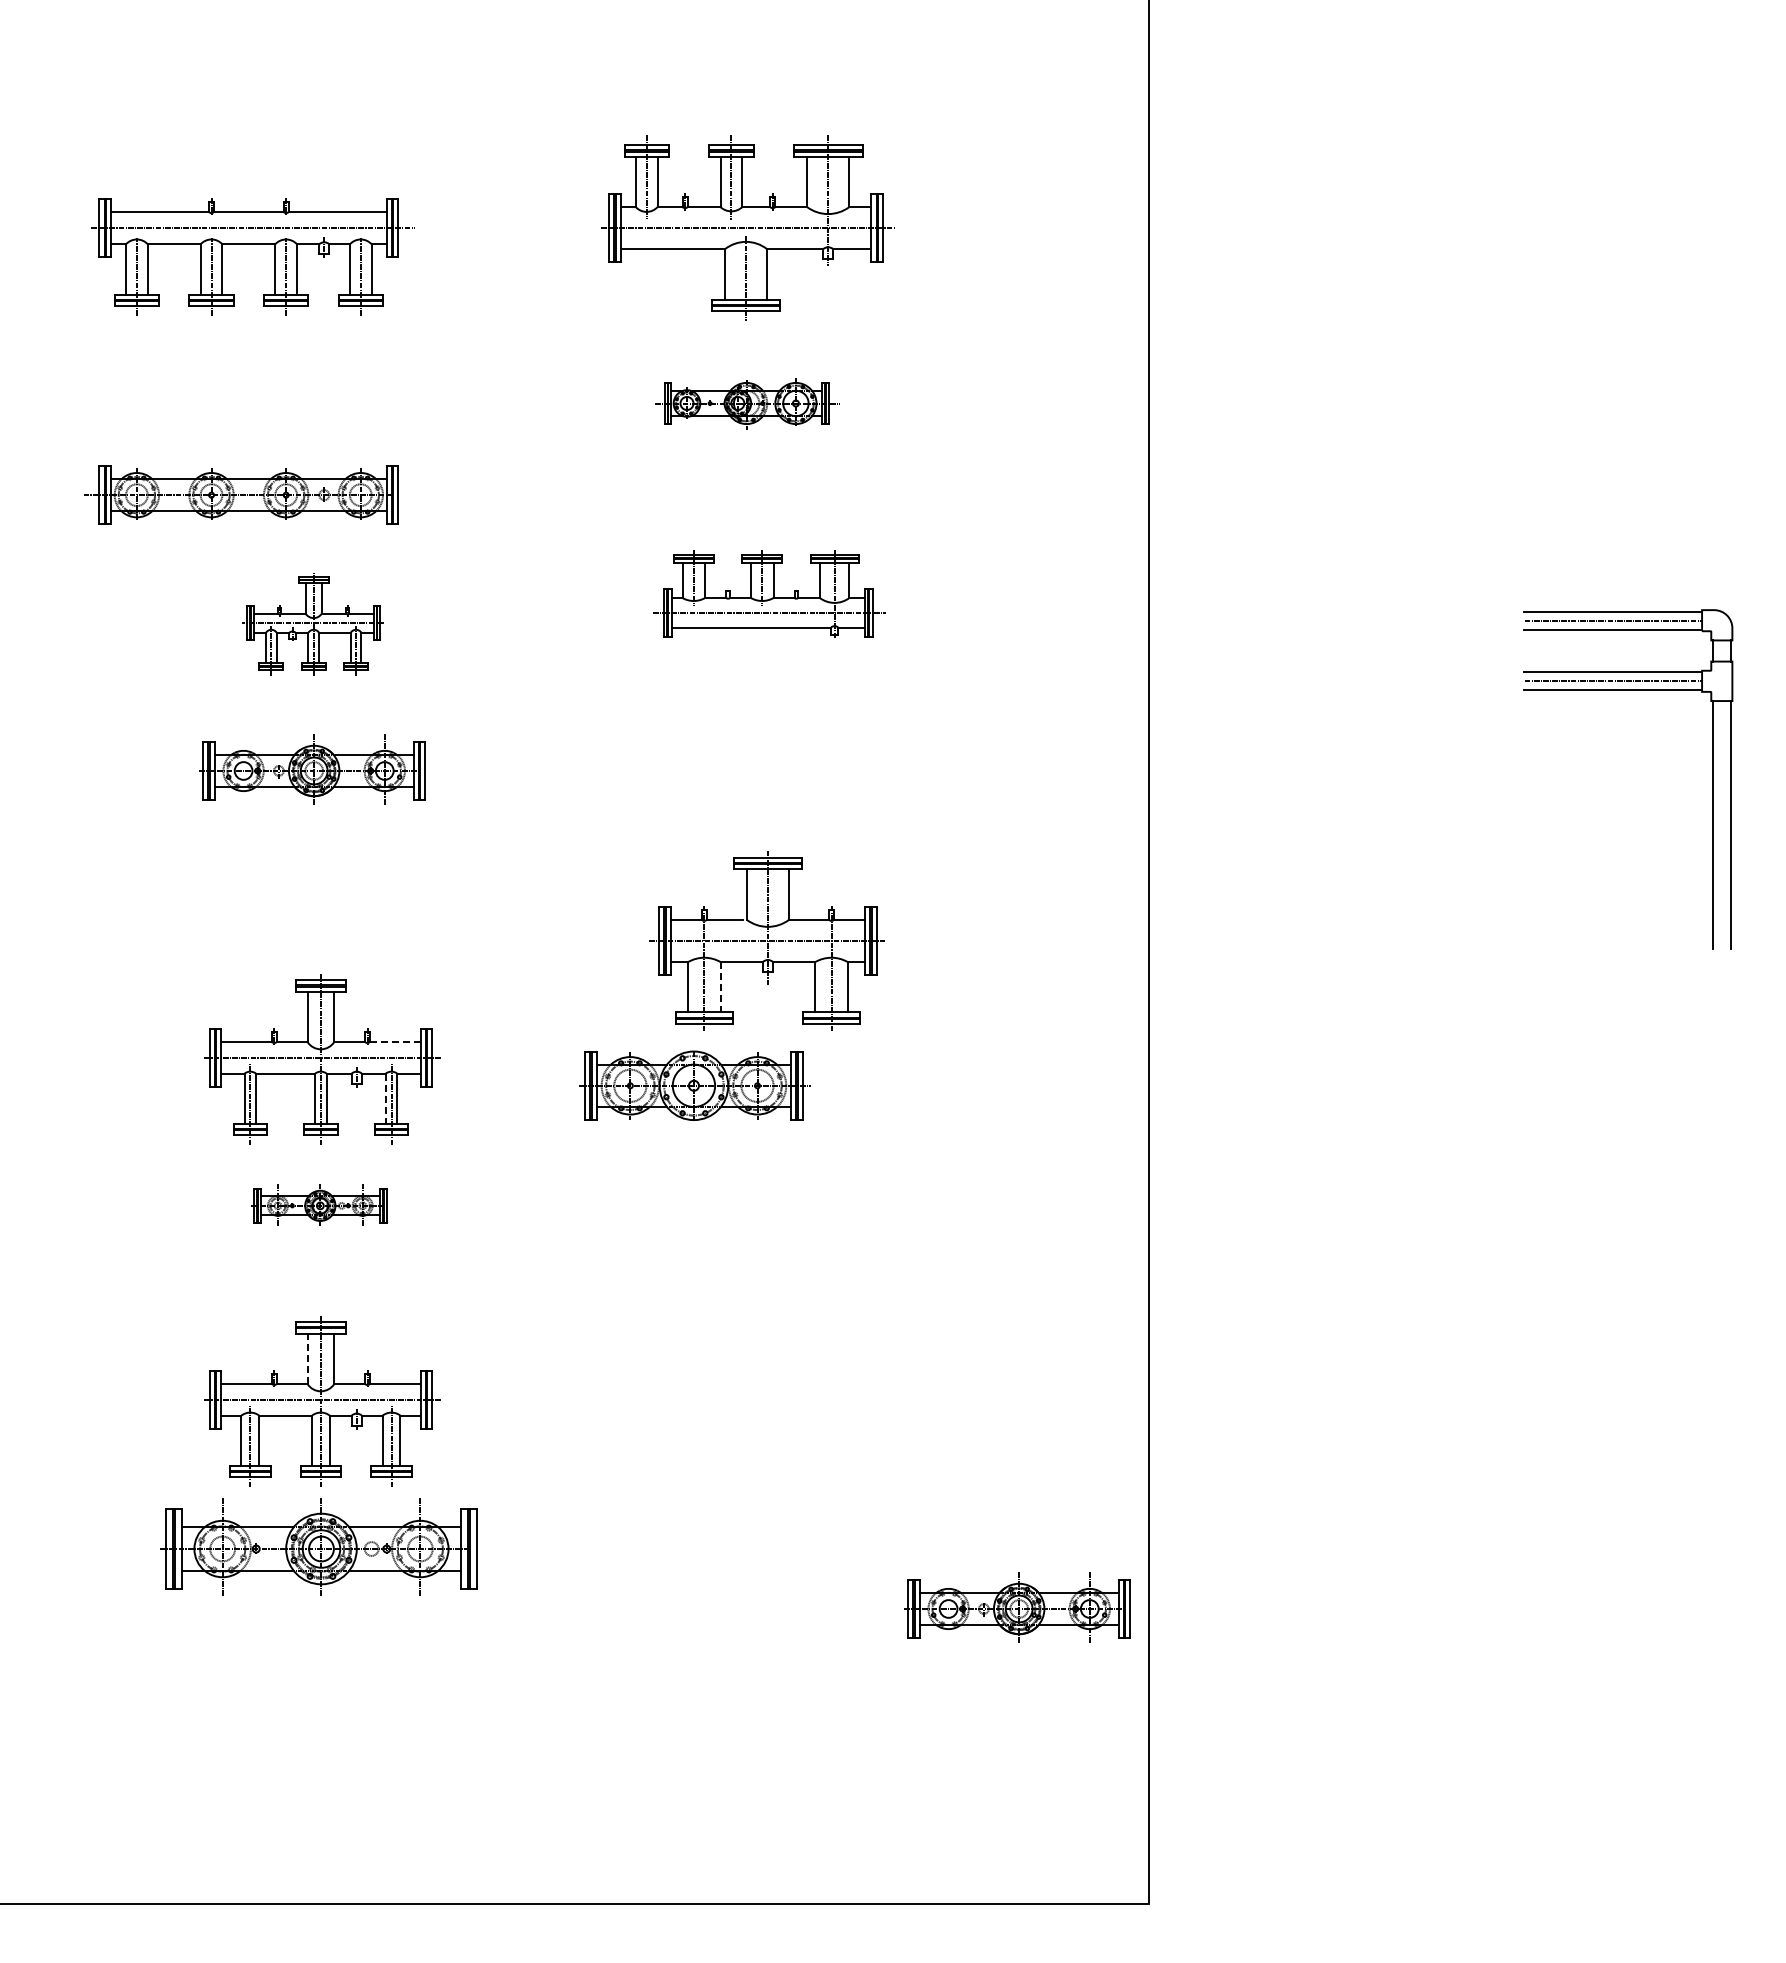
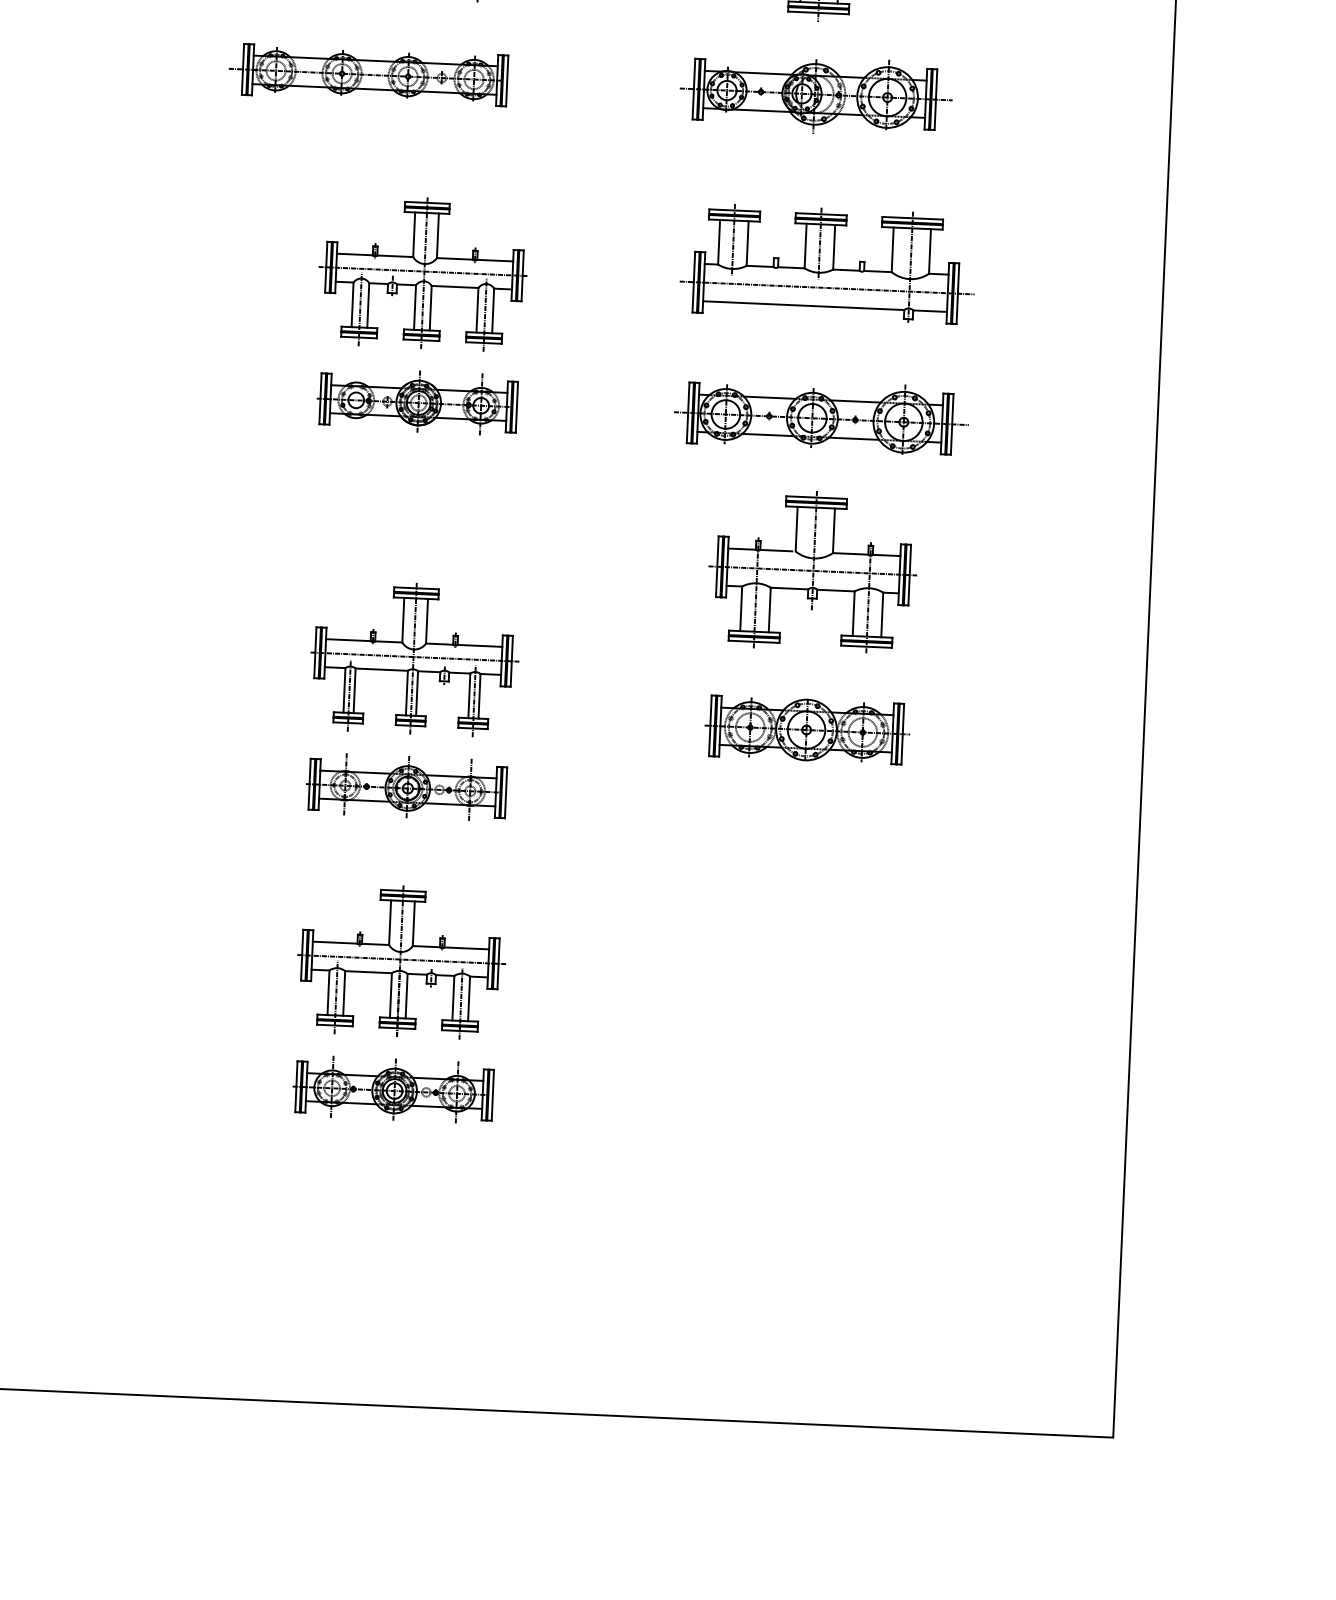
part: (747, 403) -> (816, 94), size x1.67
part: (241, 494) -> (368, 74), moved
part: (769, 593) -> (828, 263), size x1.43
part: (312, 624) -> (422, 273), size x1.67
part: (769, 765) -> (821, 415), added
line: (720, 987) -> (769, 610), dashed -> solid
line: (395, 1041) -> (480, 645), dashed -> solid
part: (694, 1085) -> (807, 729), moved
line: (385, 1099) -> (469, 696), dashed -> solid
part: (319, 1204) -> (406, 786), size x1.67
line: (307, 1358) -> (390, 922), dashed -> solid
part: (319, 1546) -> (393, 1089), size x0.71
part: (1017, 1607) -> (1008, 1170), removed

